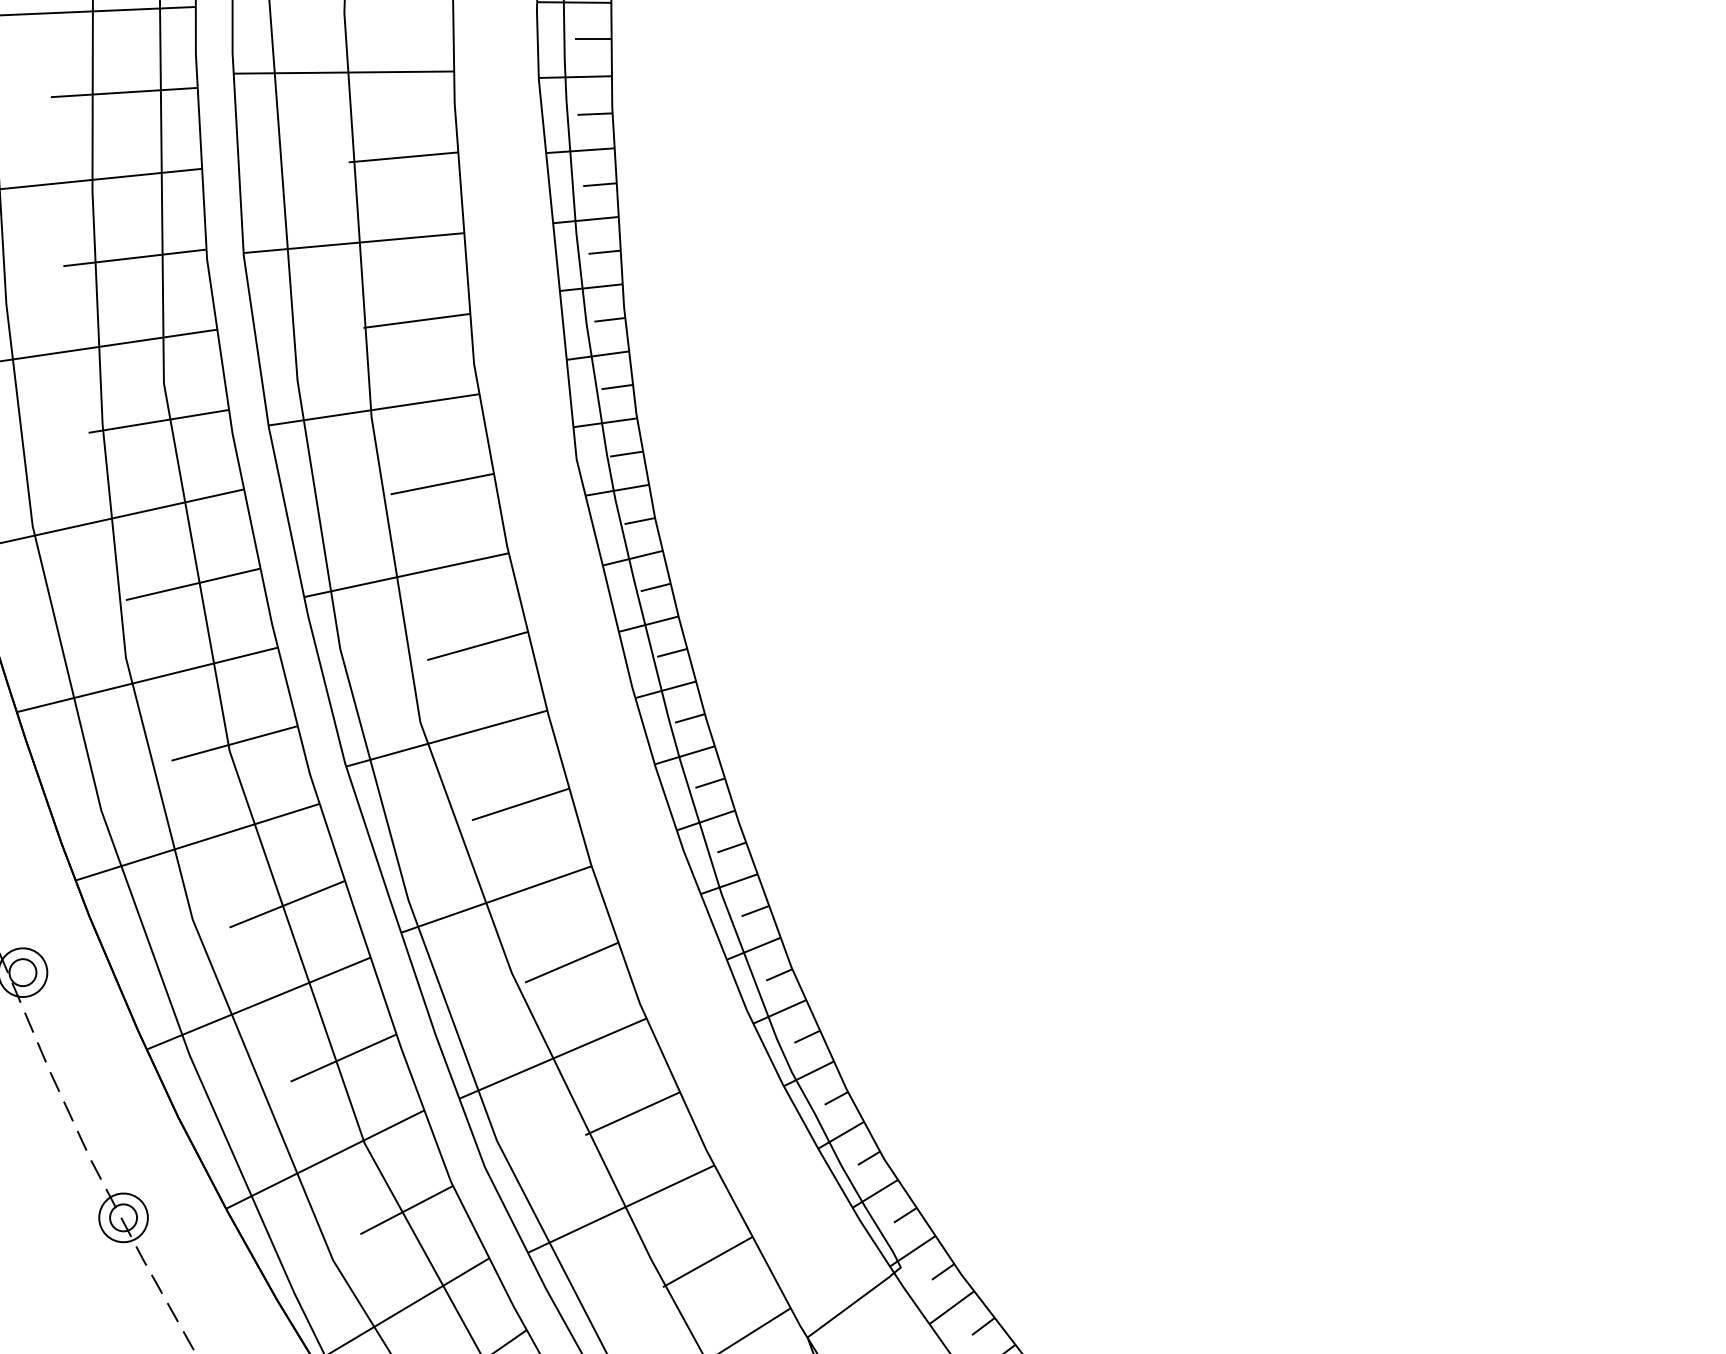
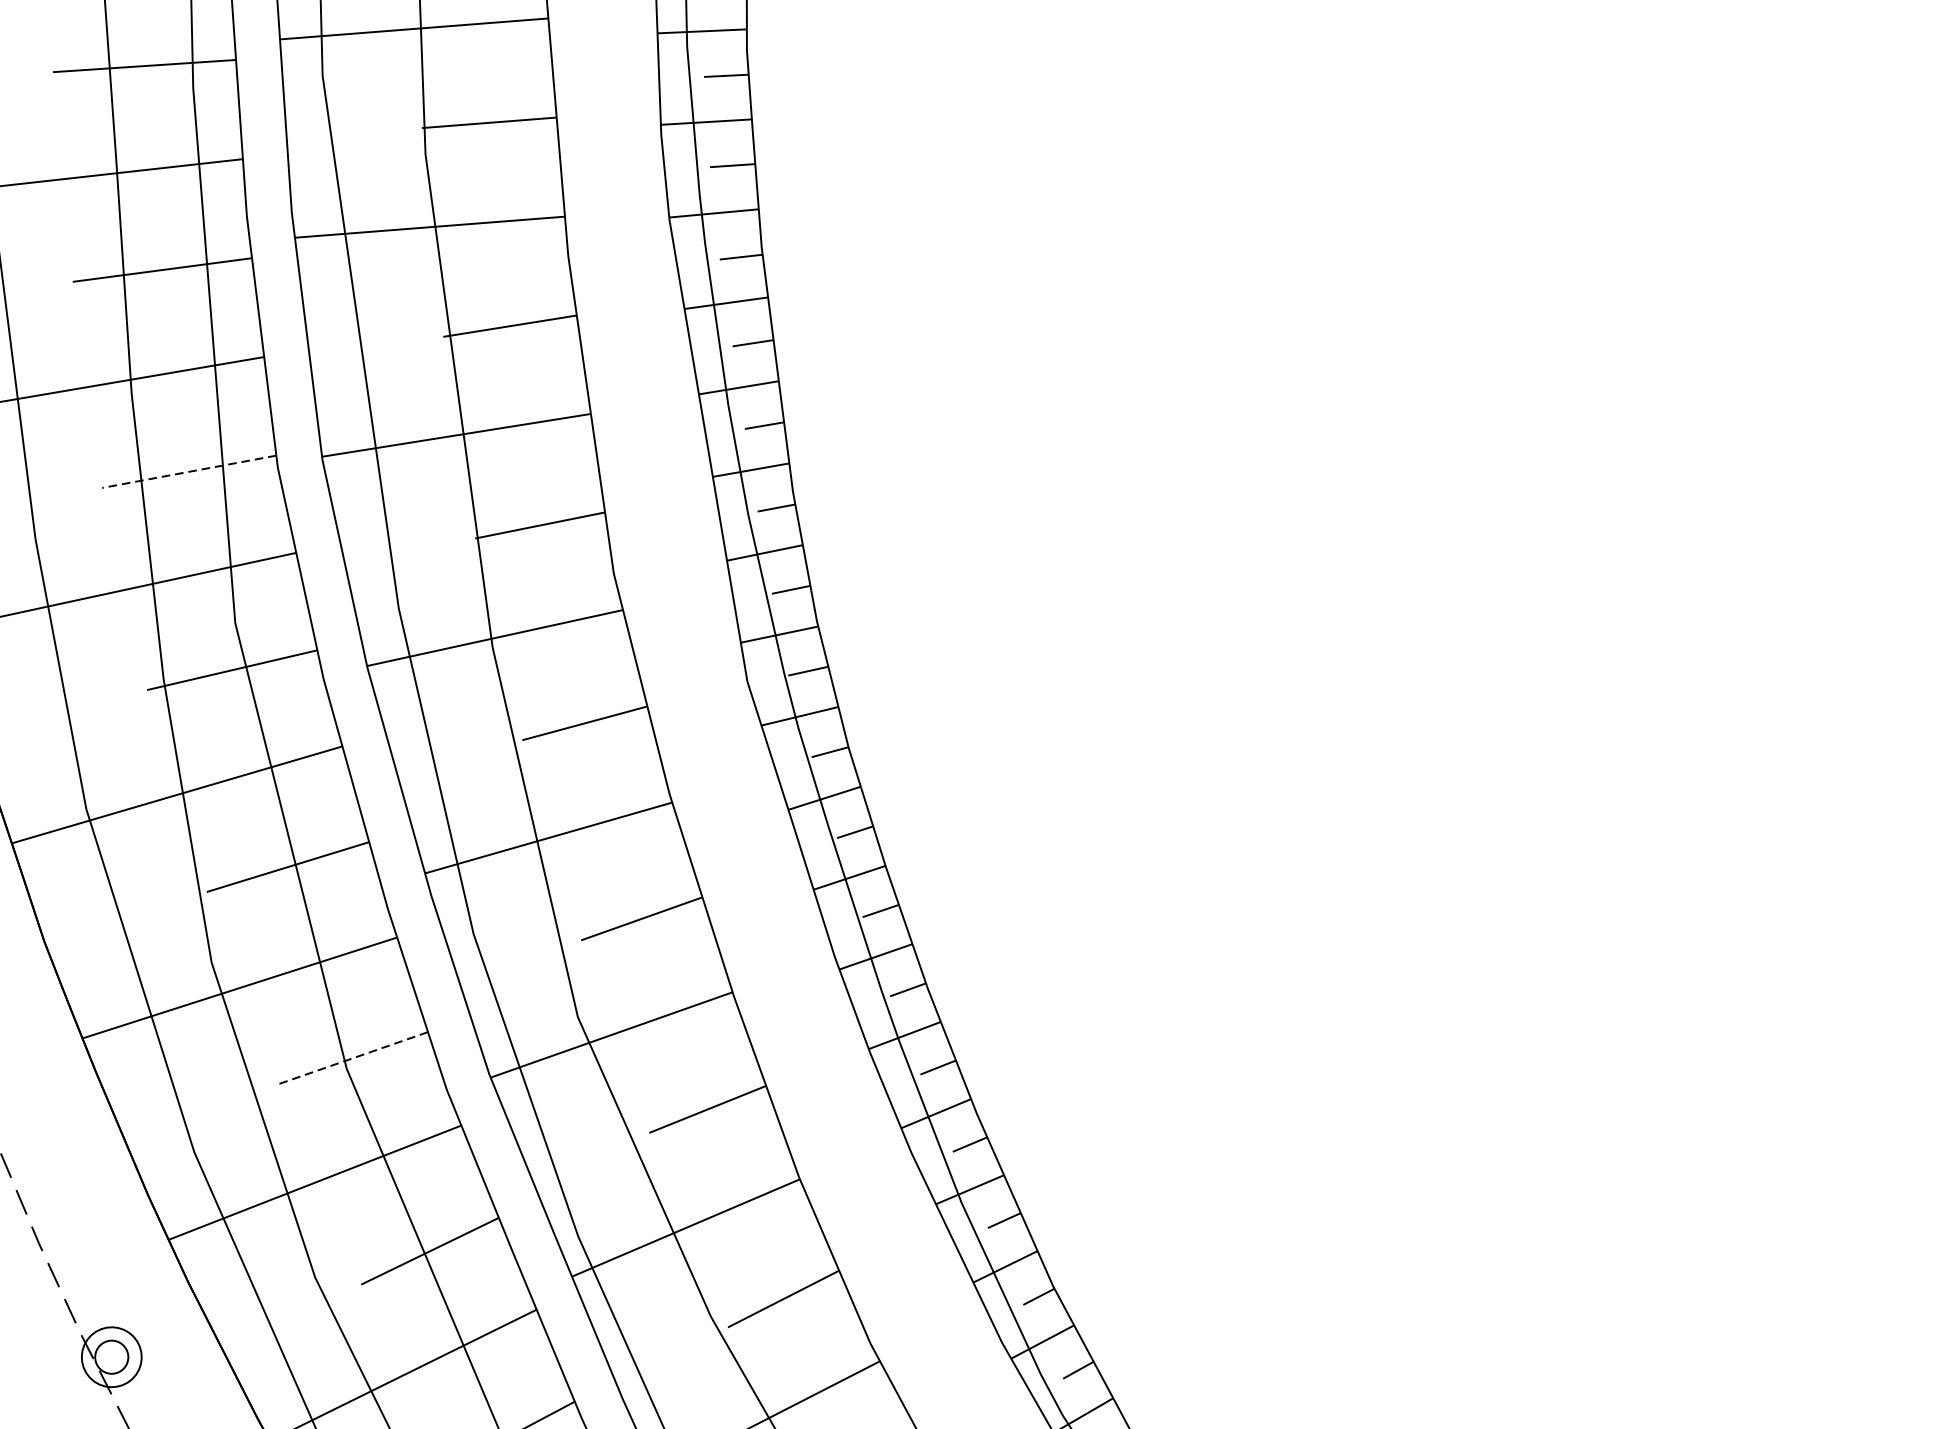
line: (134, 257) -> (188, 471), solid -> dashed
line: (234, 743) -> (351, 1058), solid -> dashed

